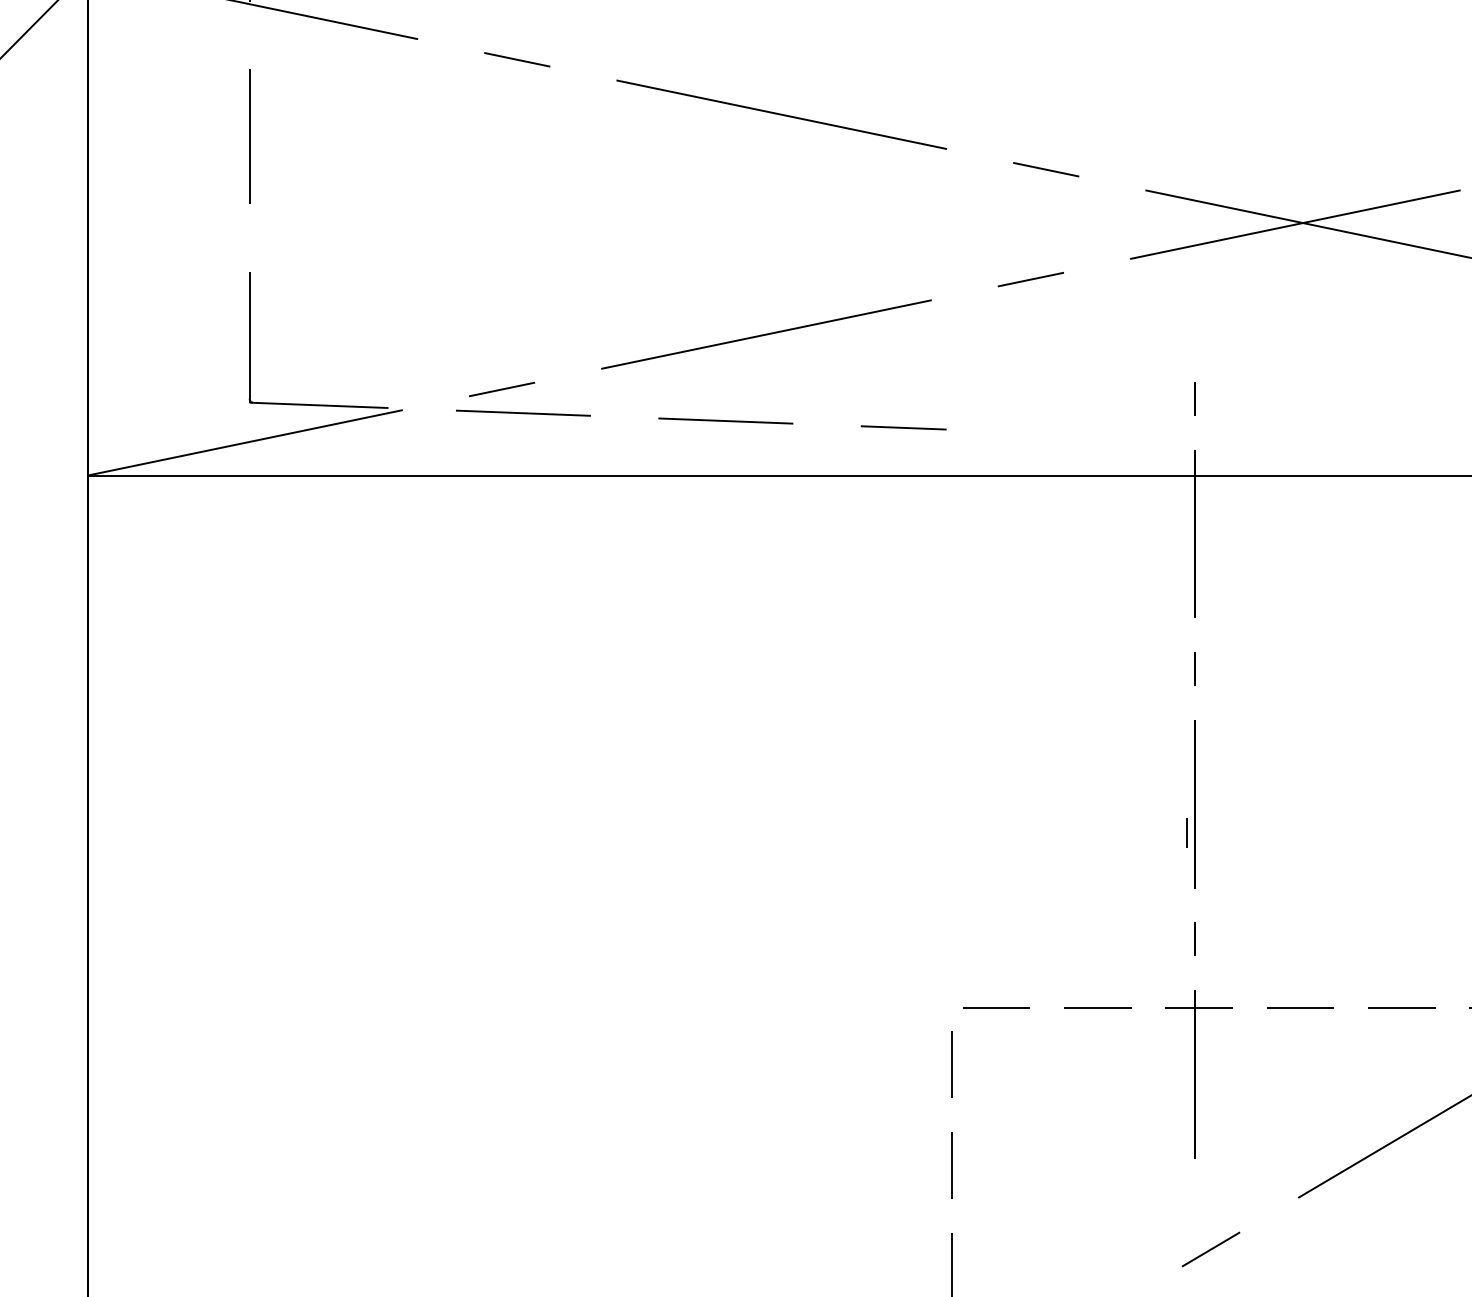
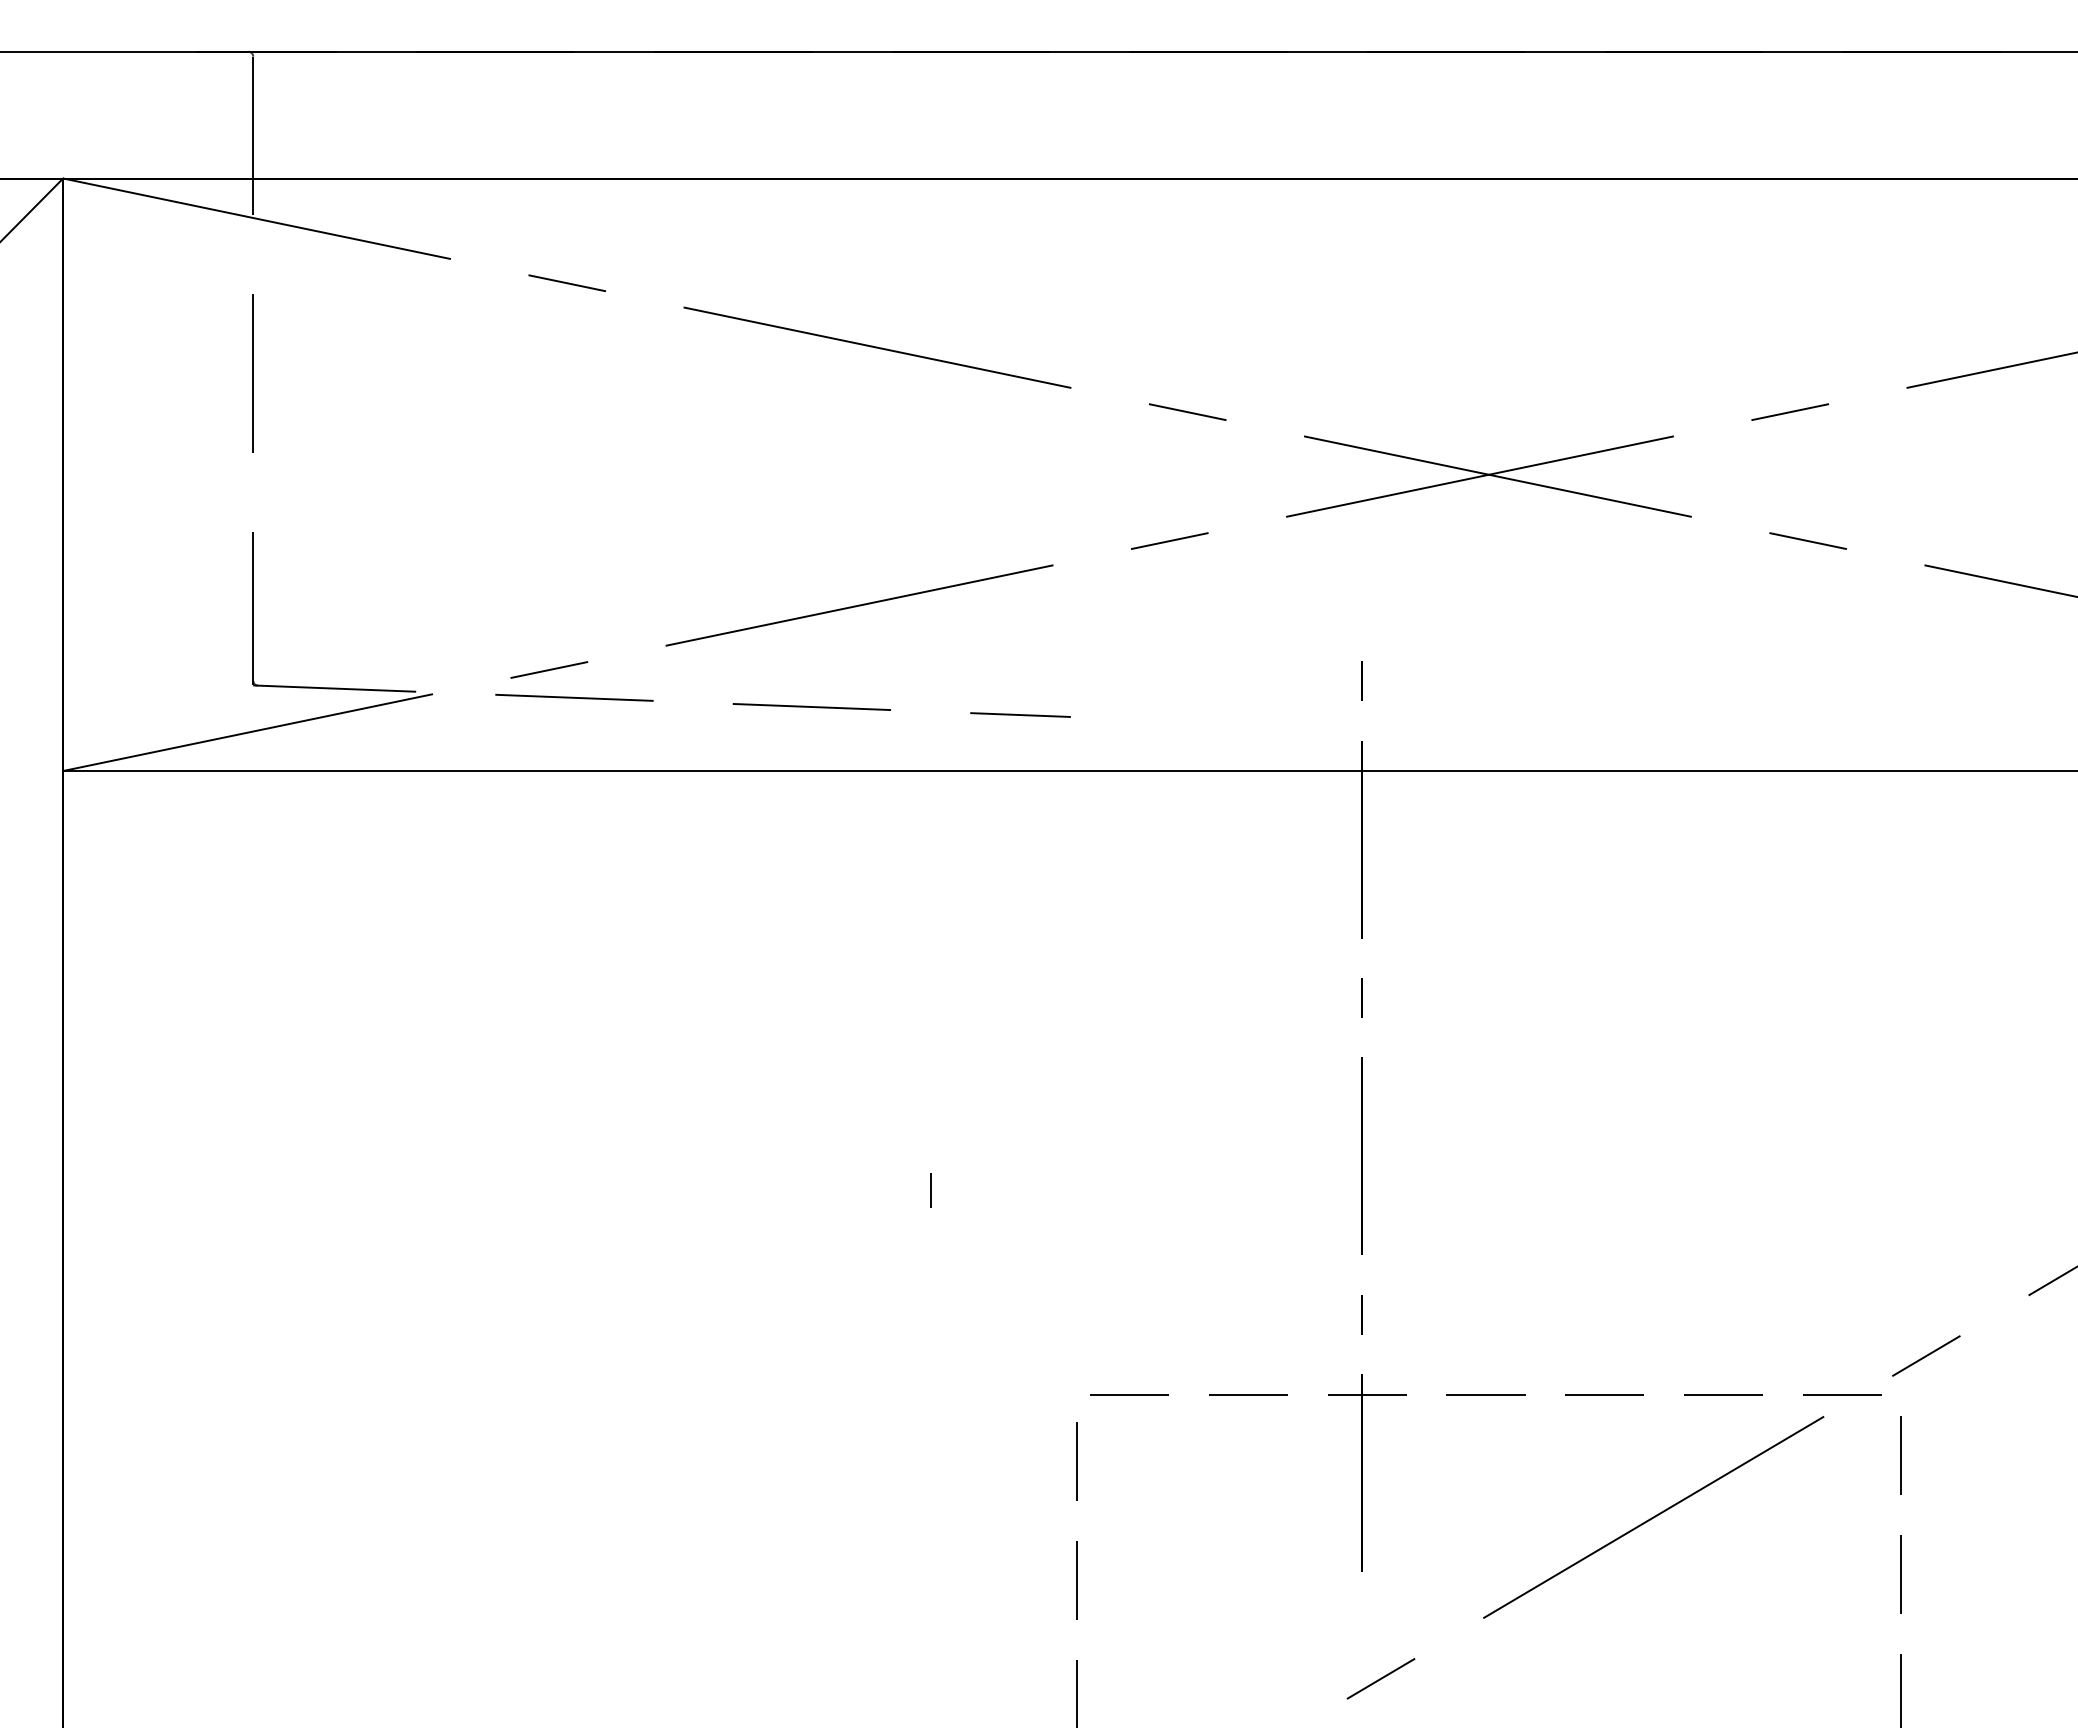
line: (1186, 833) -> (930, 1190), moved

